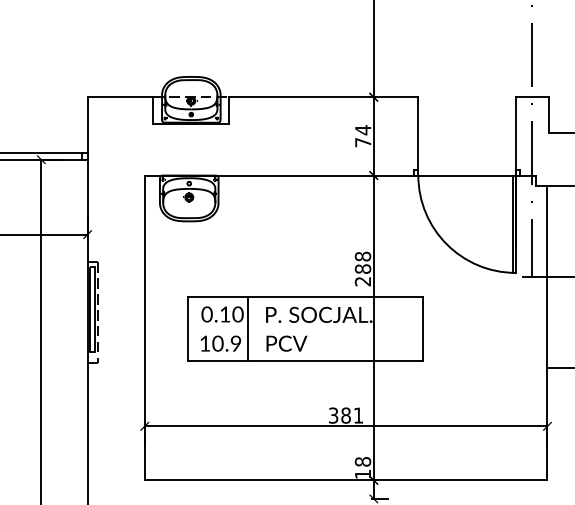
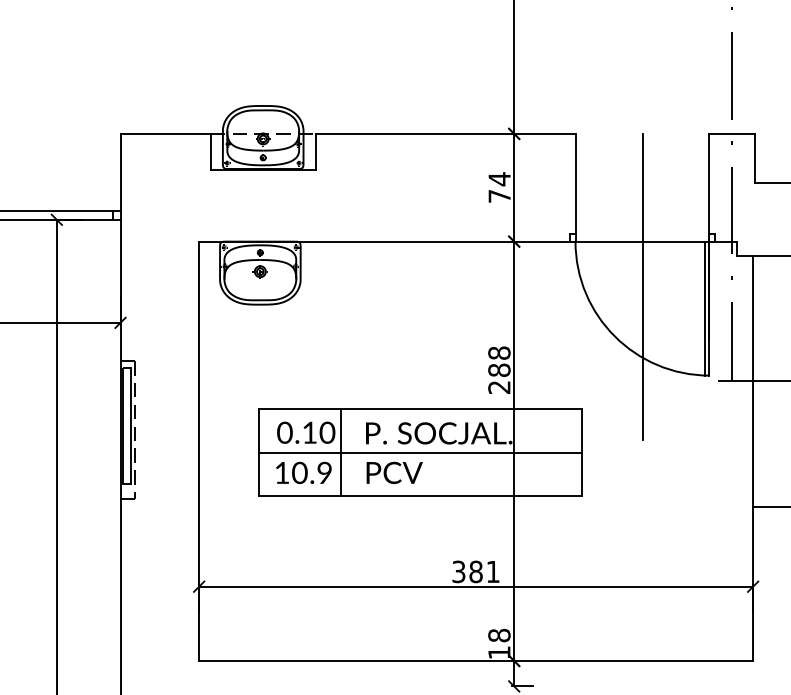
line: (467, 208) -> (643, 286), added
line: (305, 328) -> (420, 452), added

